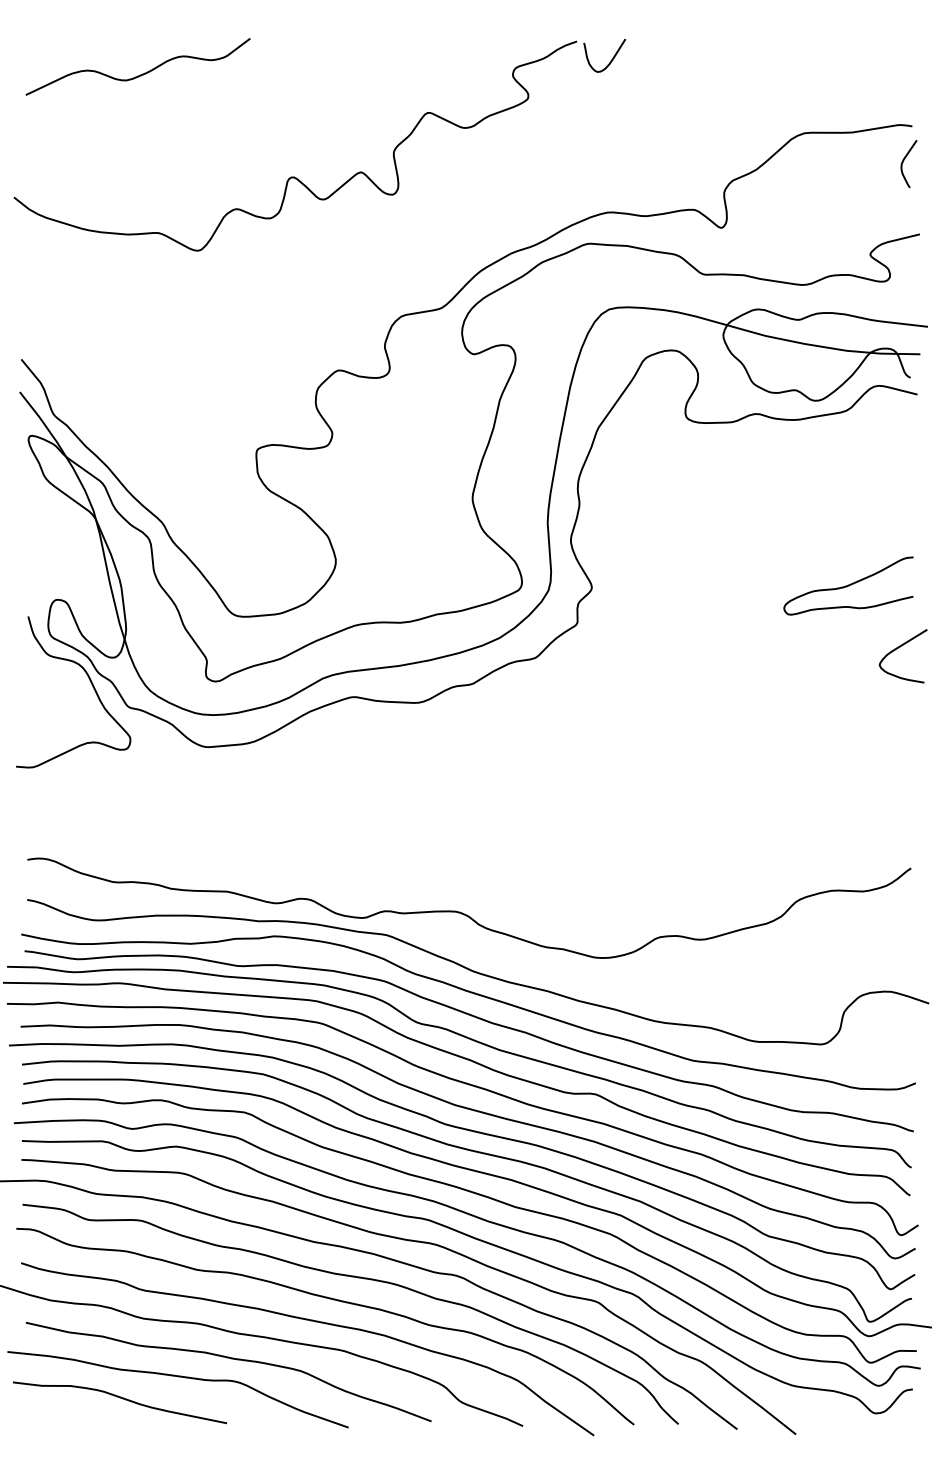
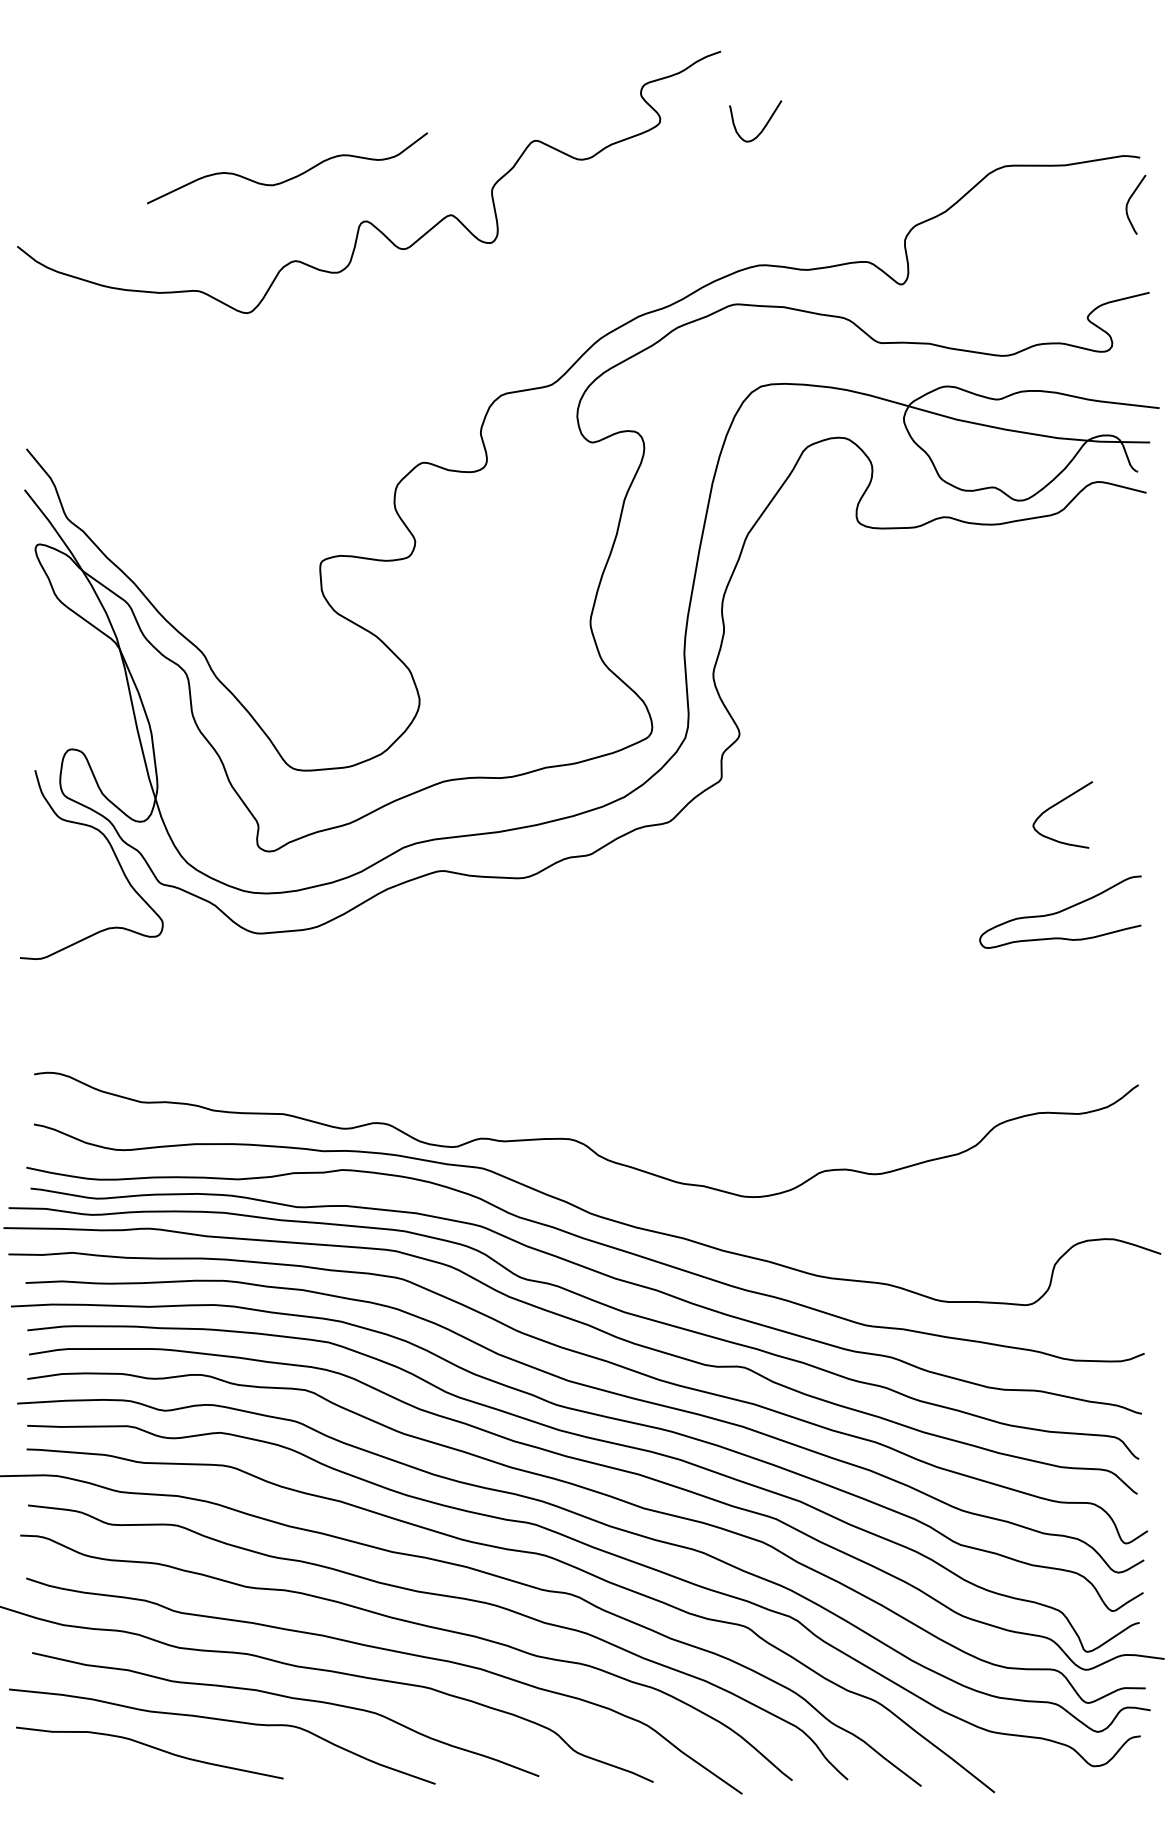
curve: (611, 59) -> (764, 125), moved
curve: (141, 74) -> (291, 177), moved
curve: (848, 585) -> (1060, 911), moved
curve: (898, 648) -> (1056, 805), moved

